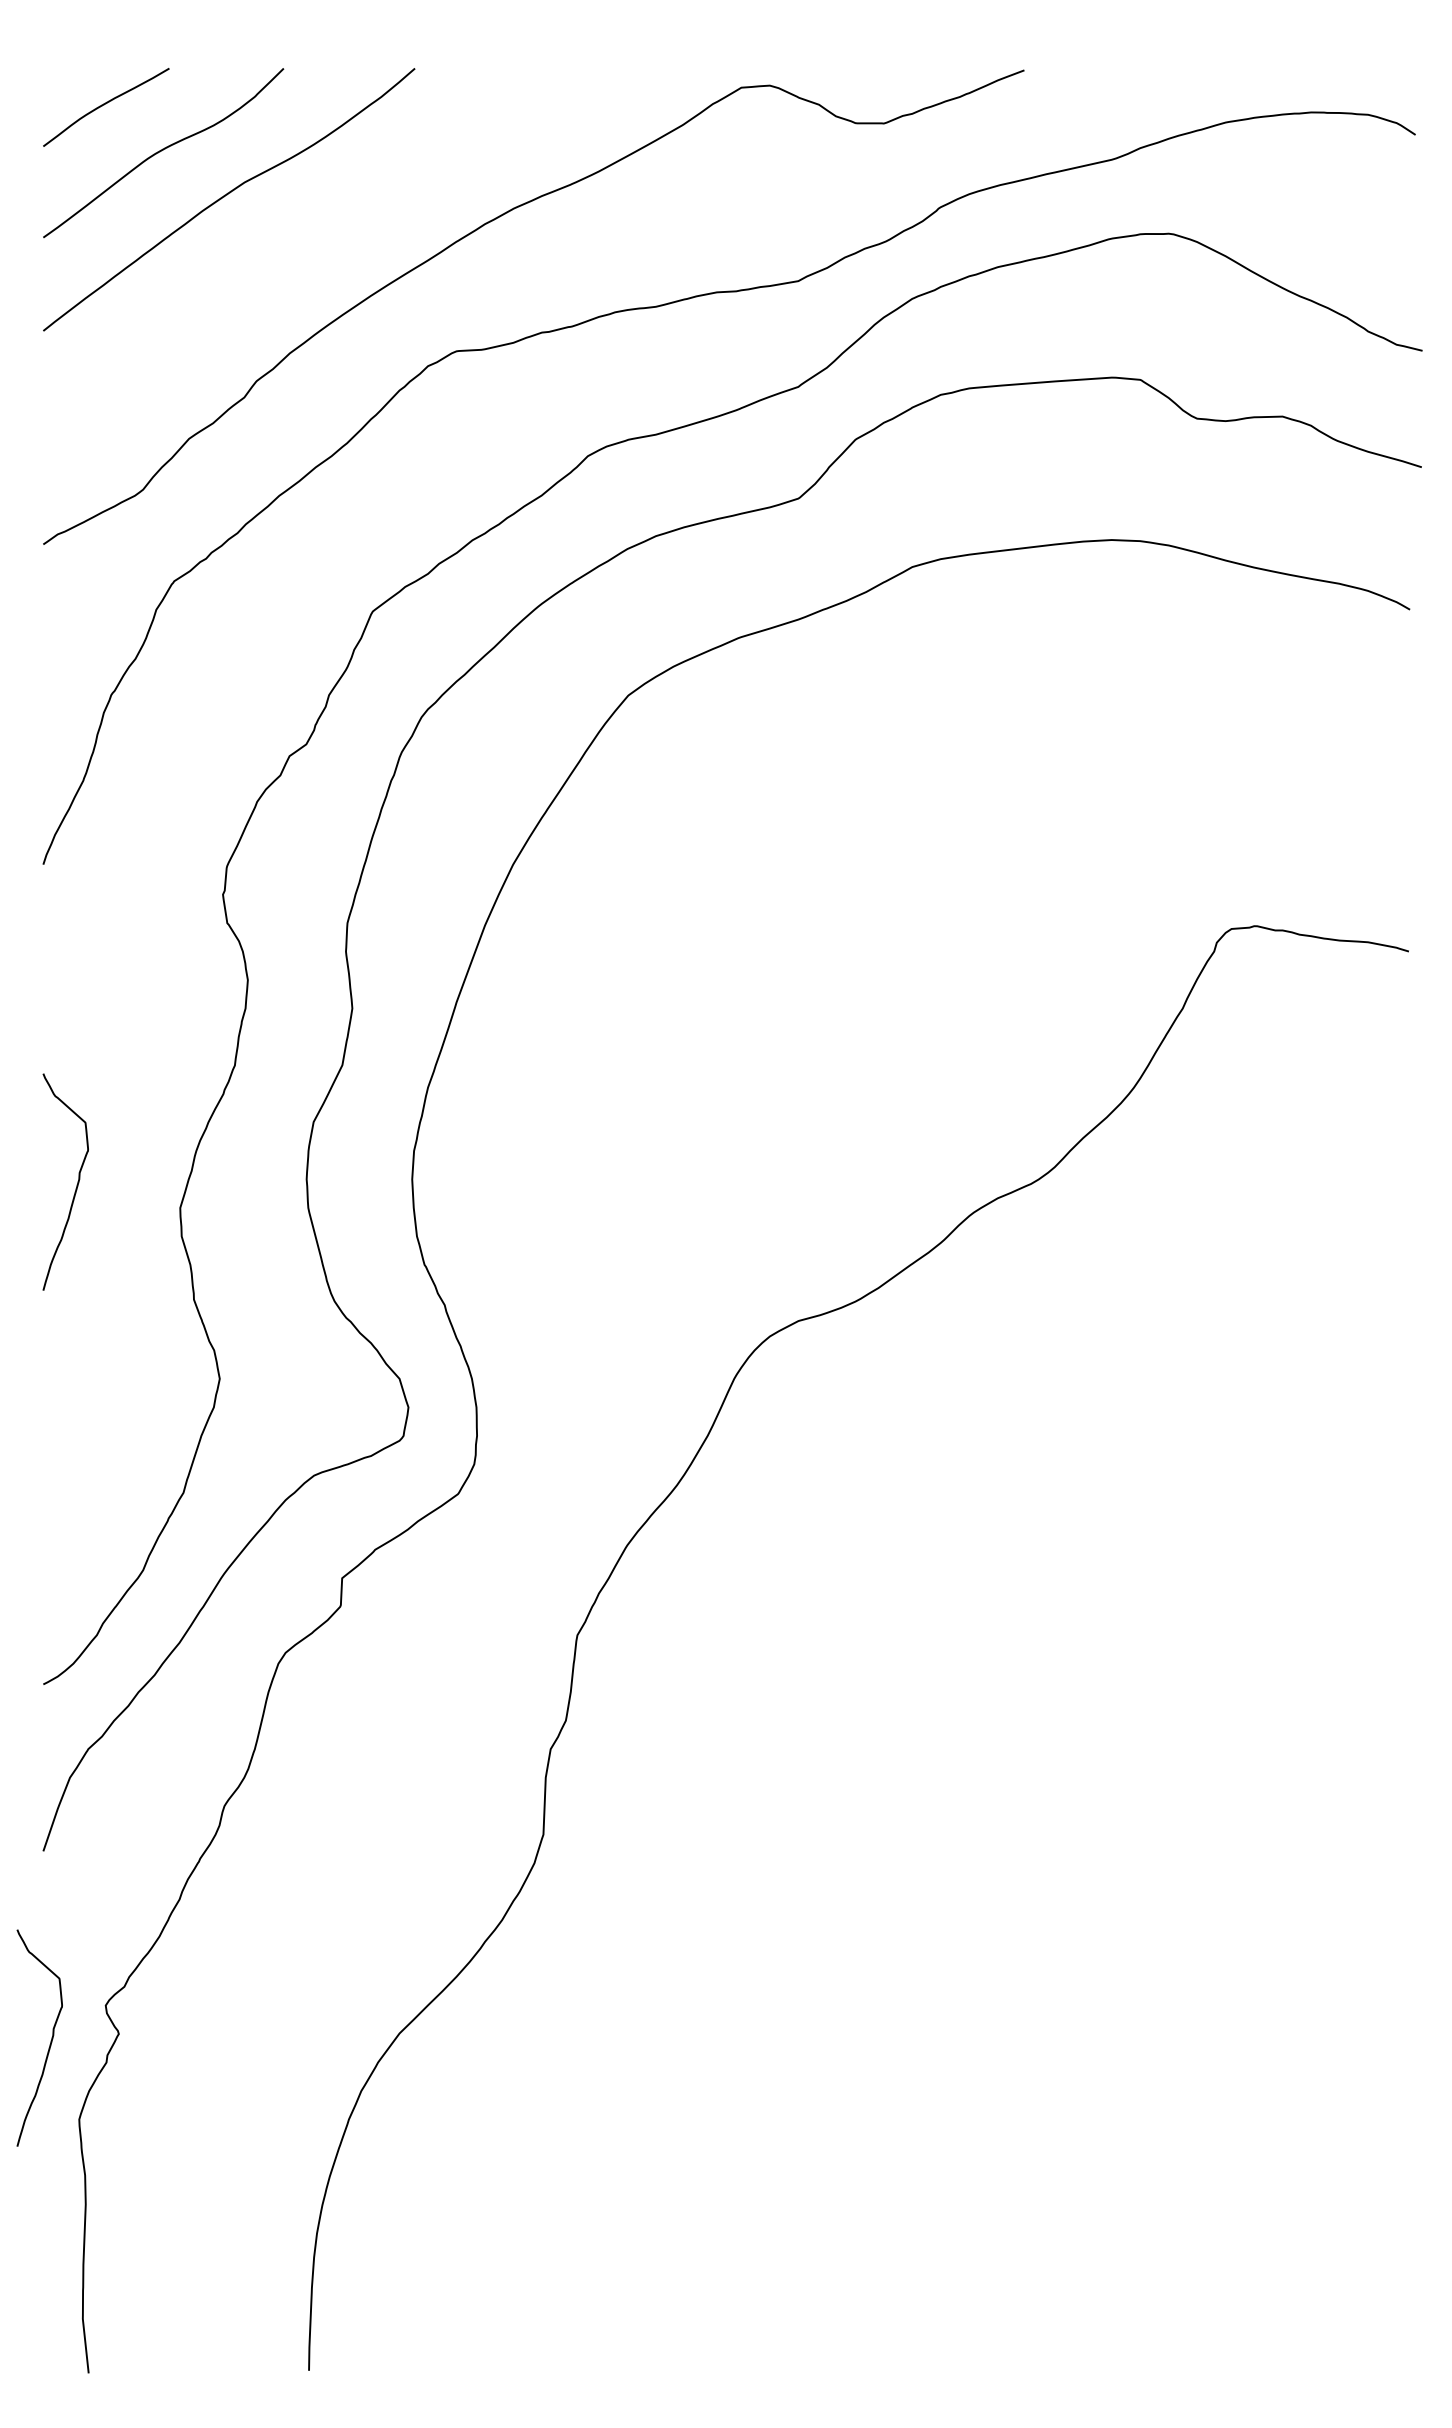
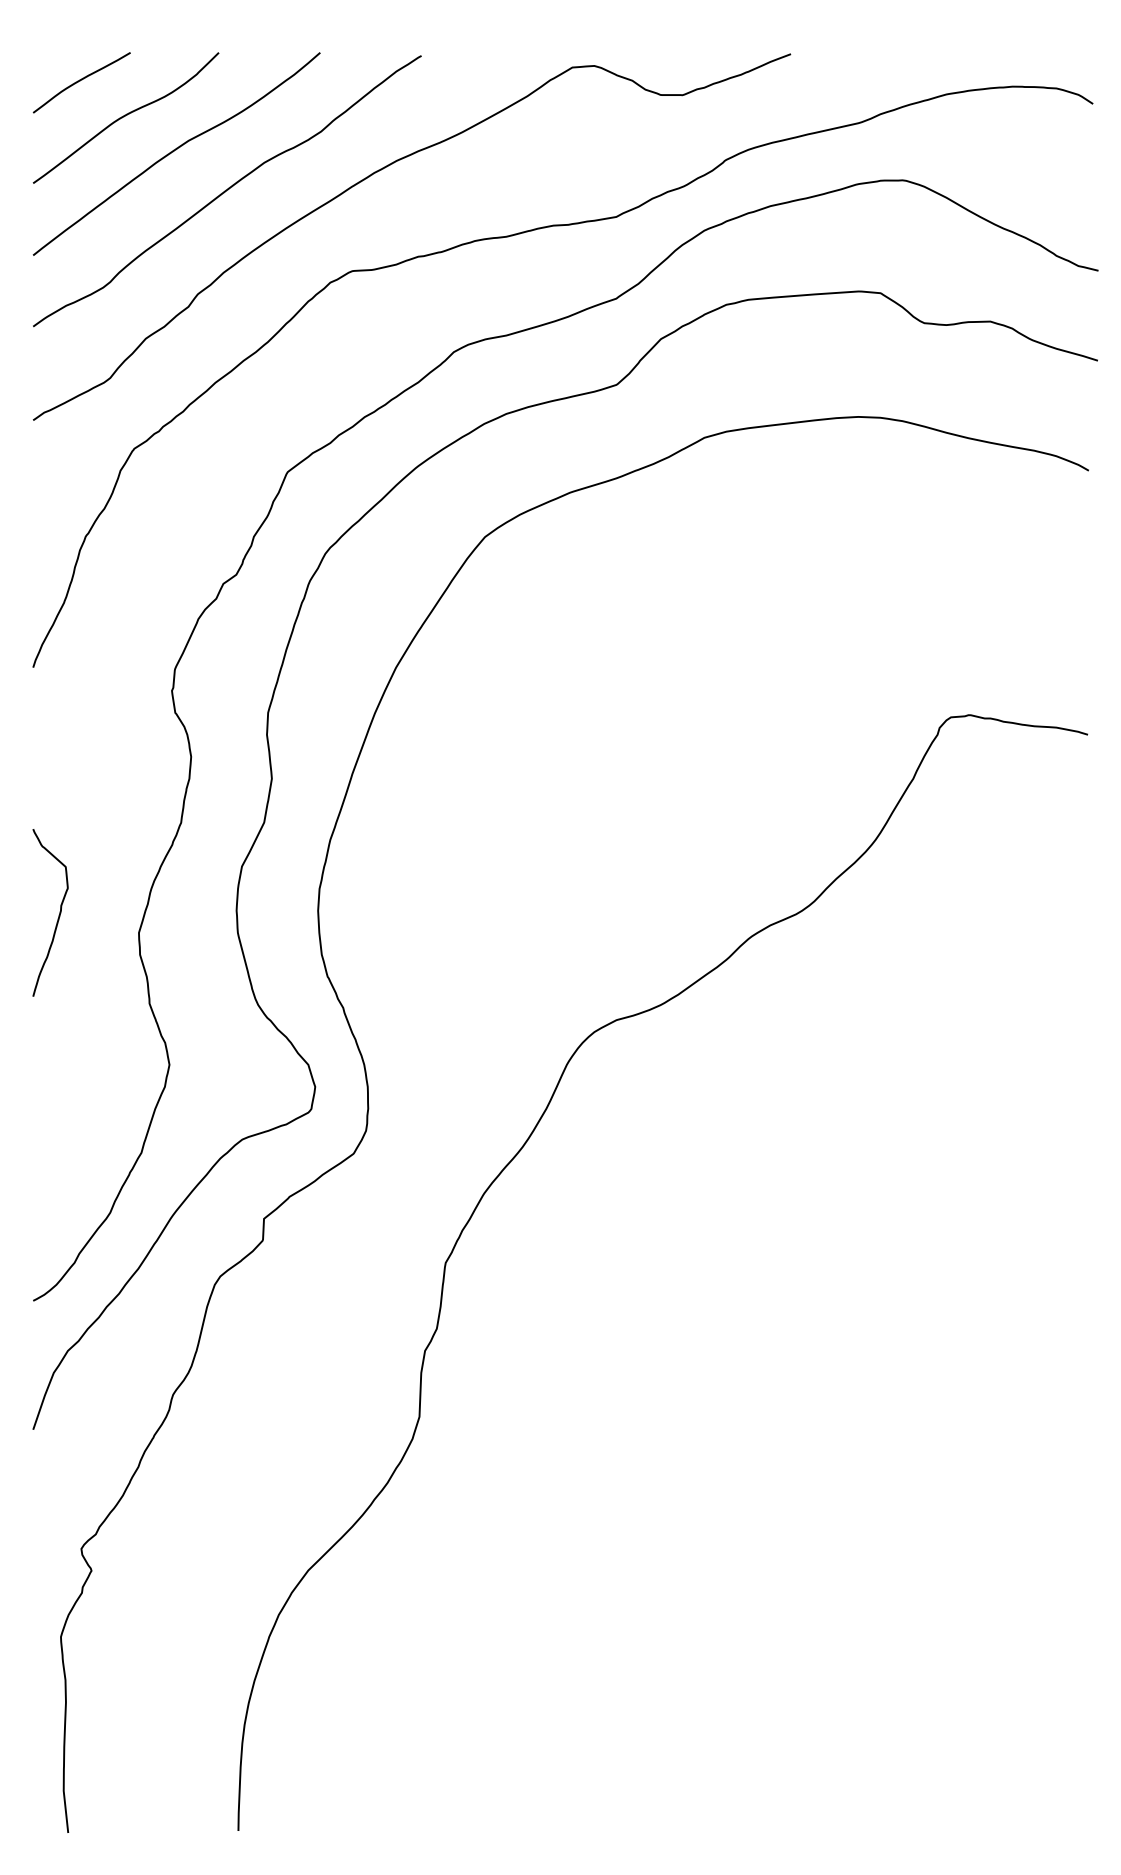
curve: (294, 247) -> (227, 190), added
curve: (50, 2040) -> (38, 1575), removed

